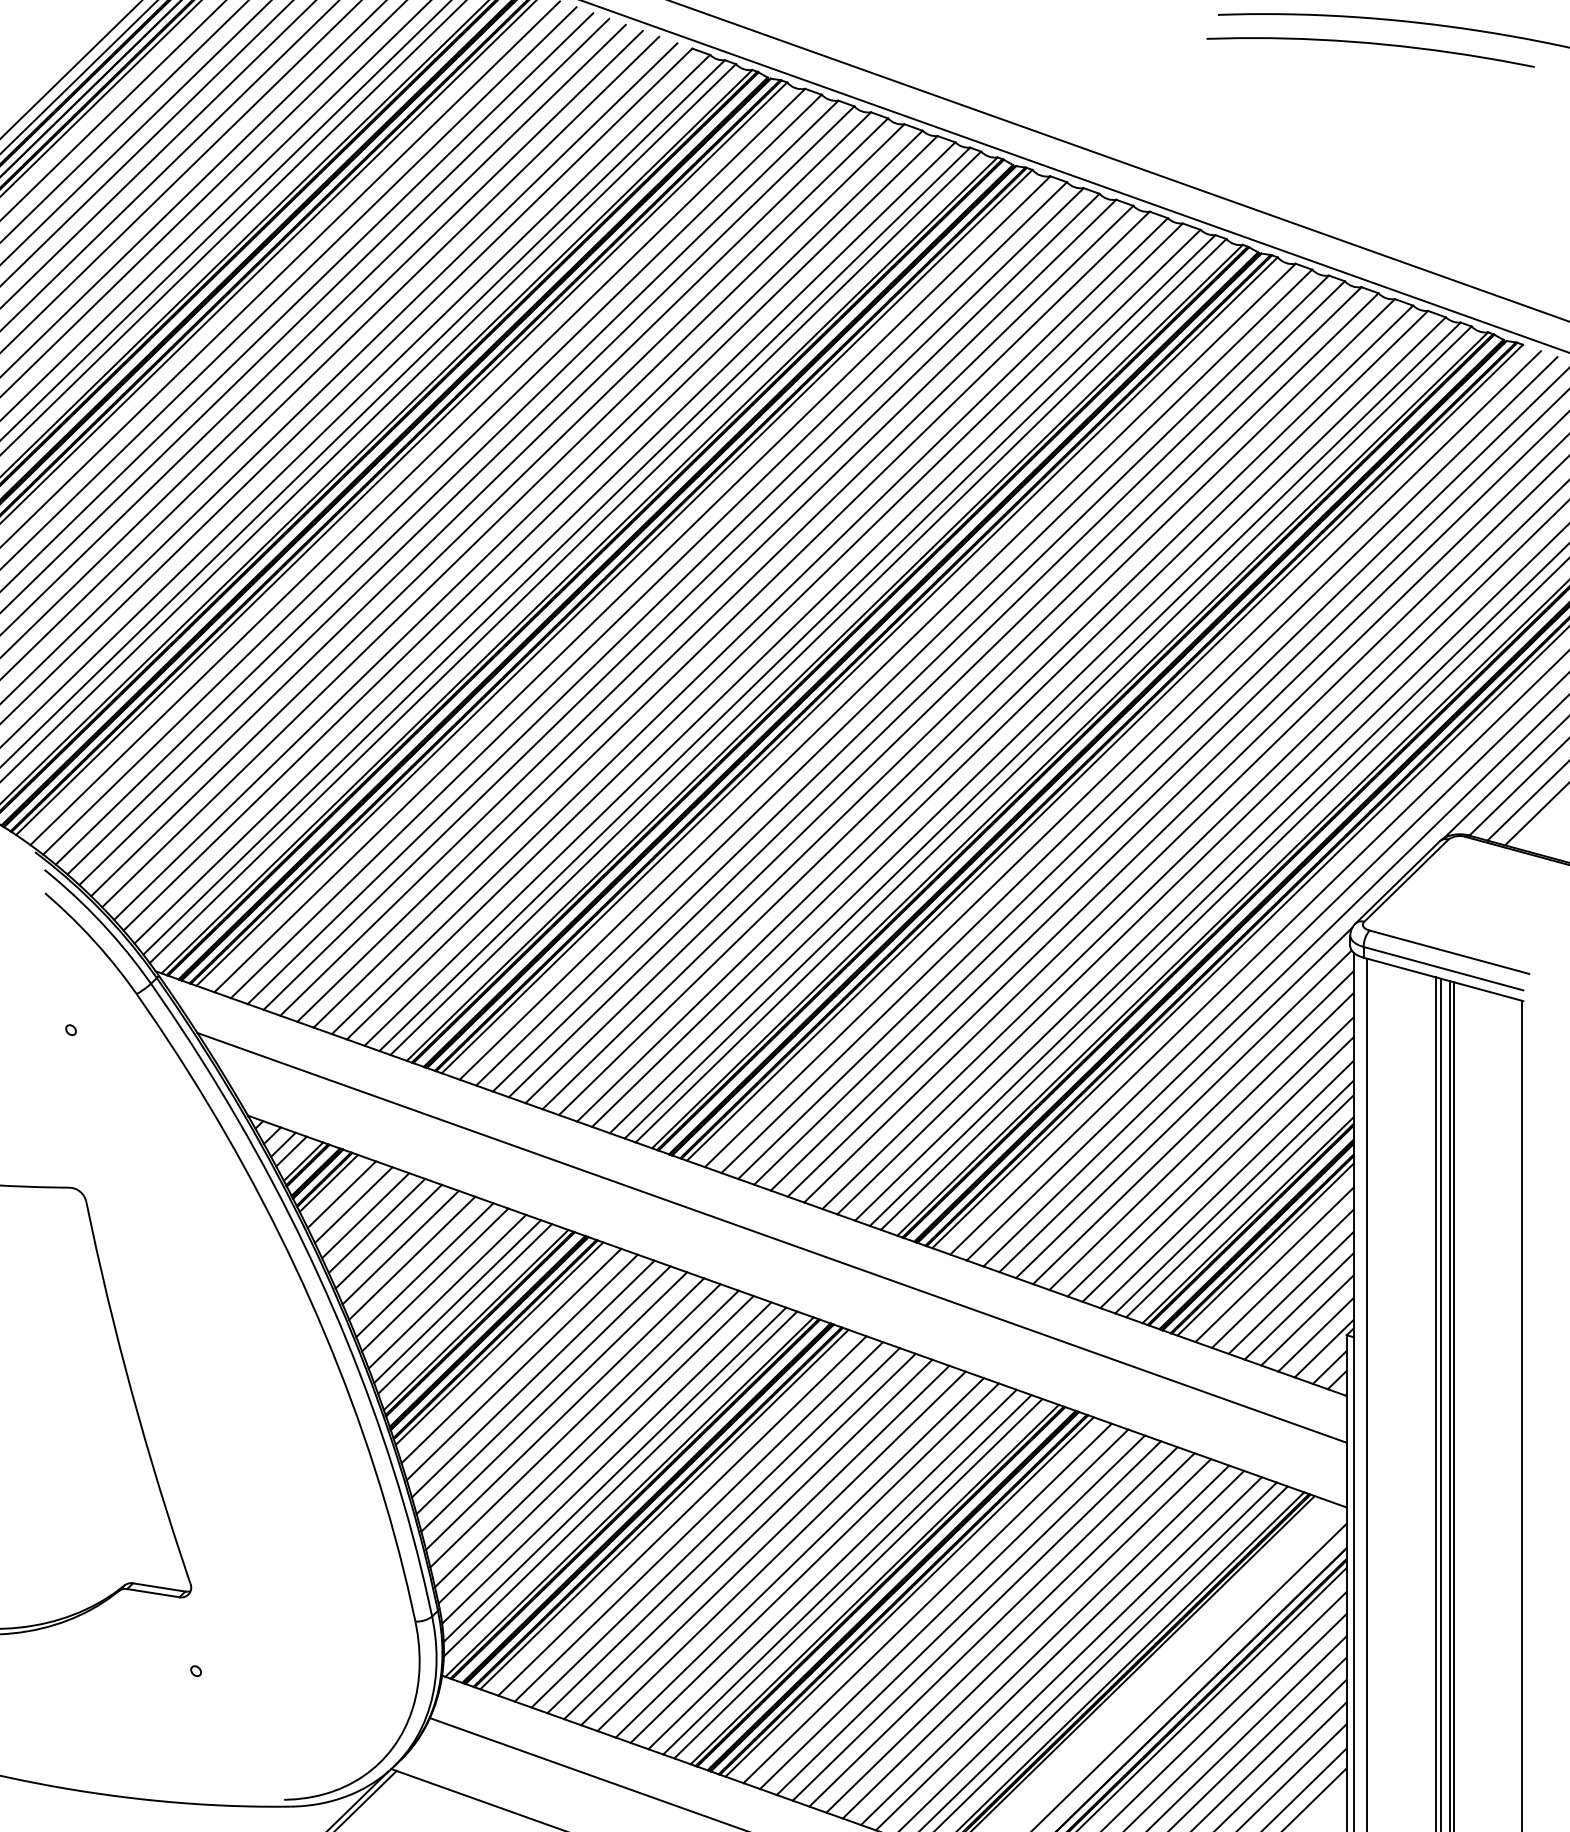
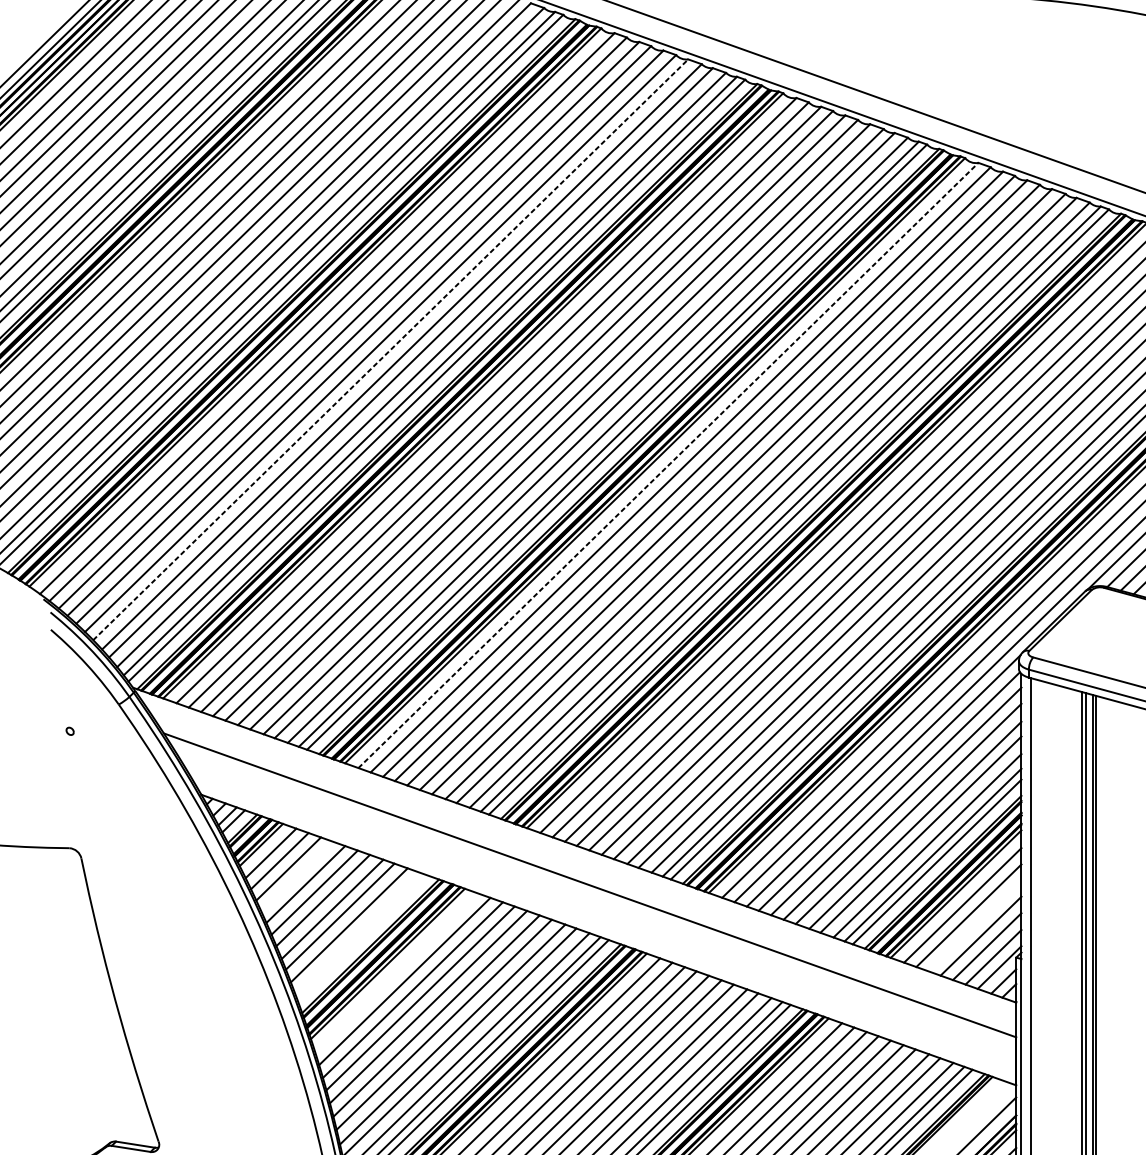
line: (503, 515) -> (390, 349), solid -> dashed
line: (878, 671) -> (669, 465), solid -> dashed
line: (376, 1225) -> (296, 876), removed
line: (1290, 1292) -> (974, 925), removed
line: (457, 1301) -> (356, 932), removed
line: (465, 1308) -> (362, 937), removed
line: (511, 1355) -> (396, 972), removed

